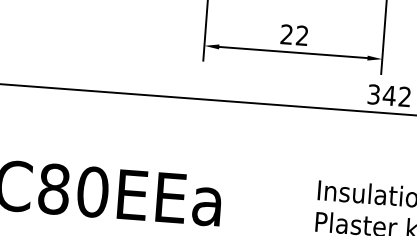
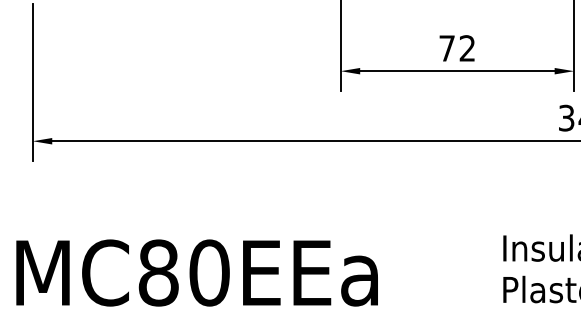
text: (286, 34) -> (446, 48), 22 -> 72

